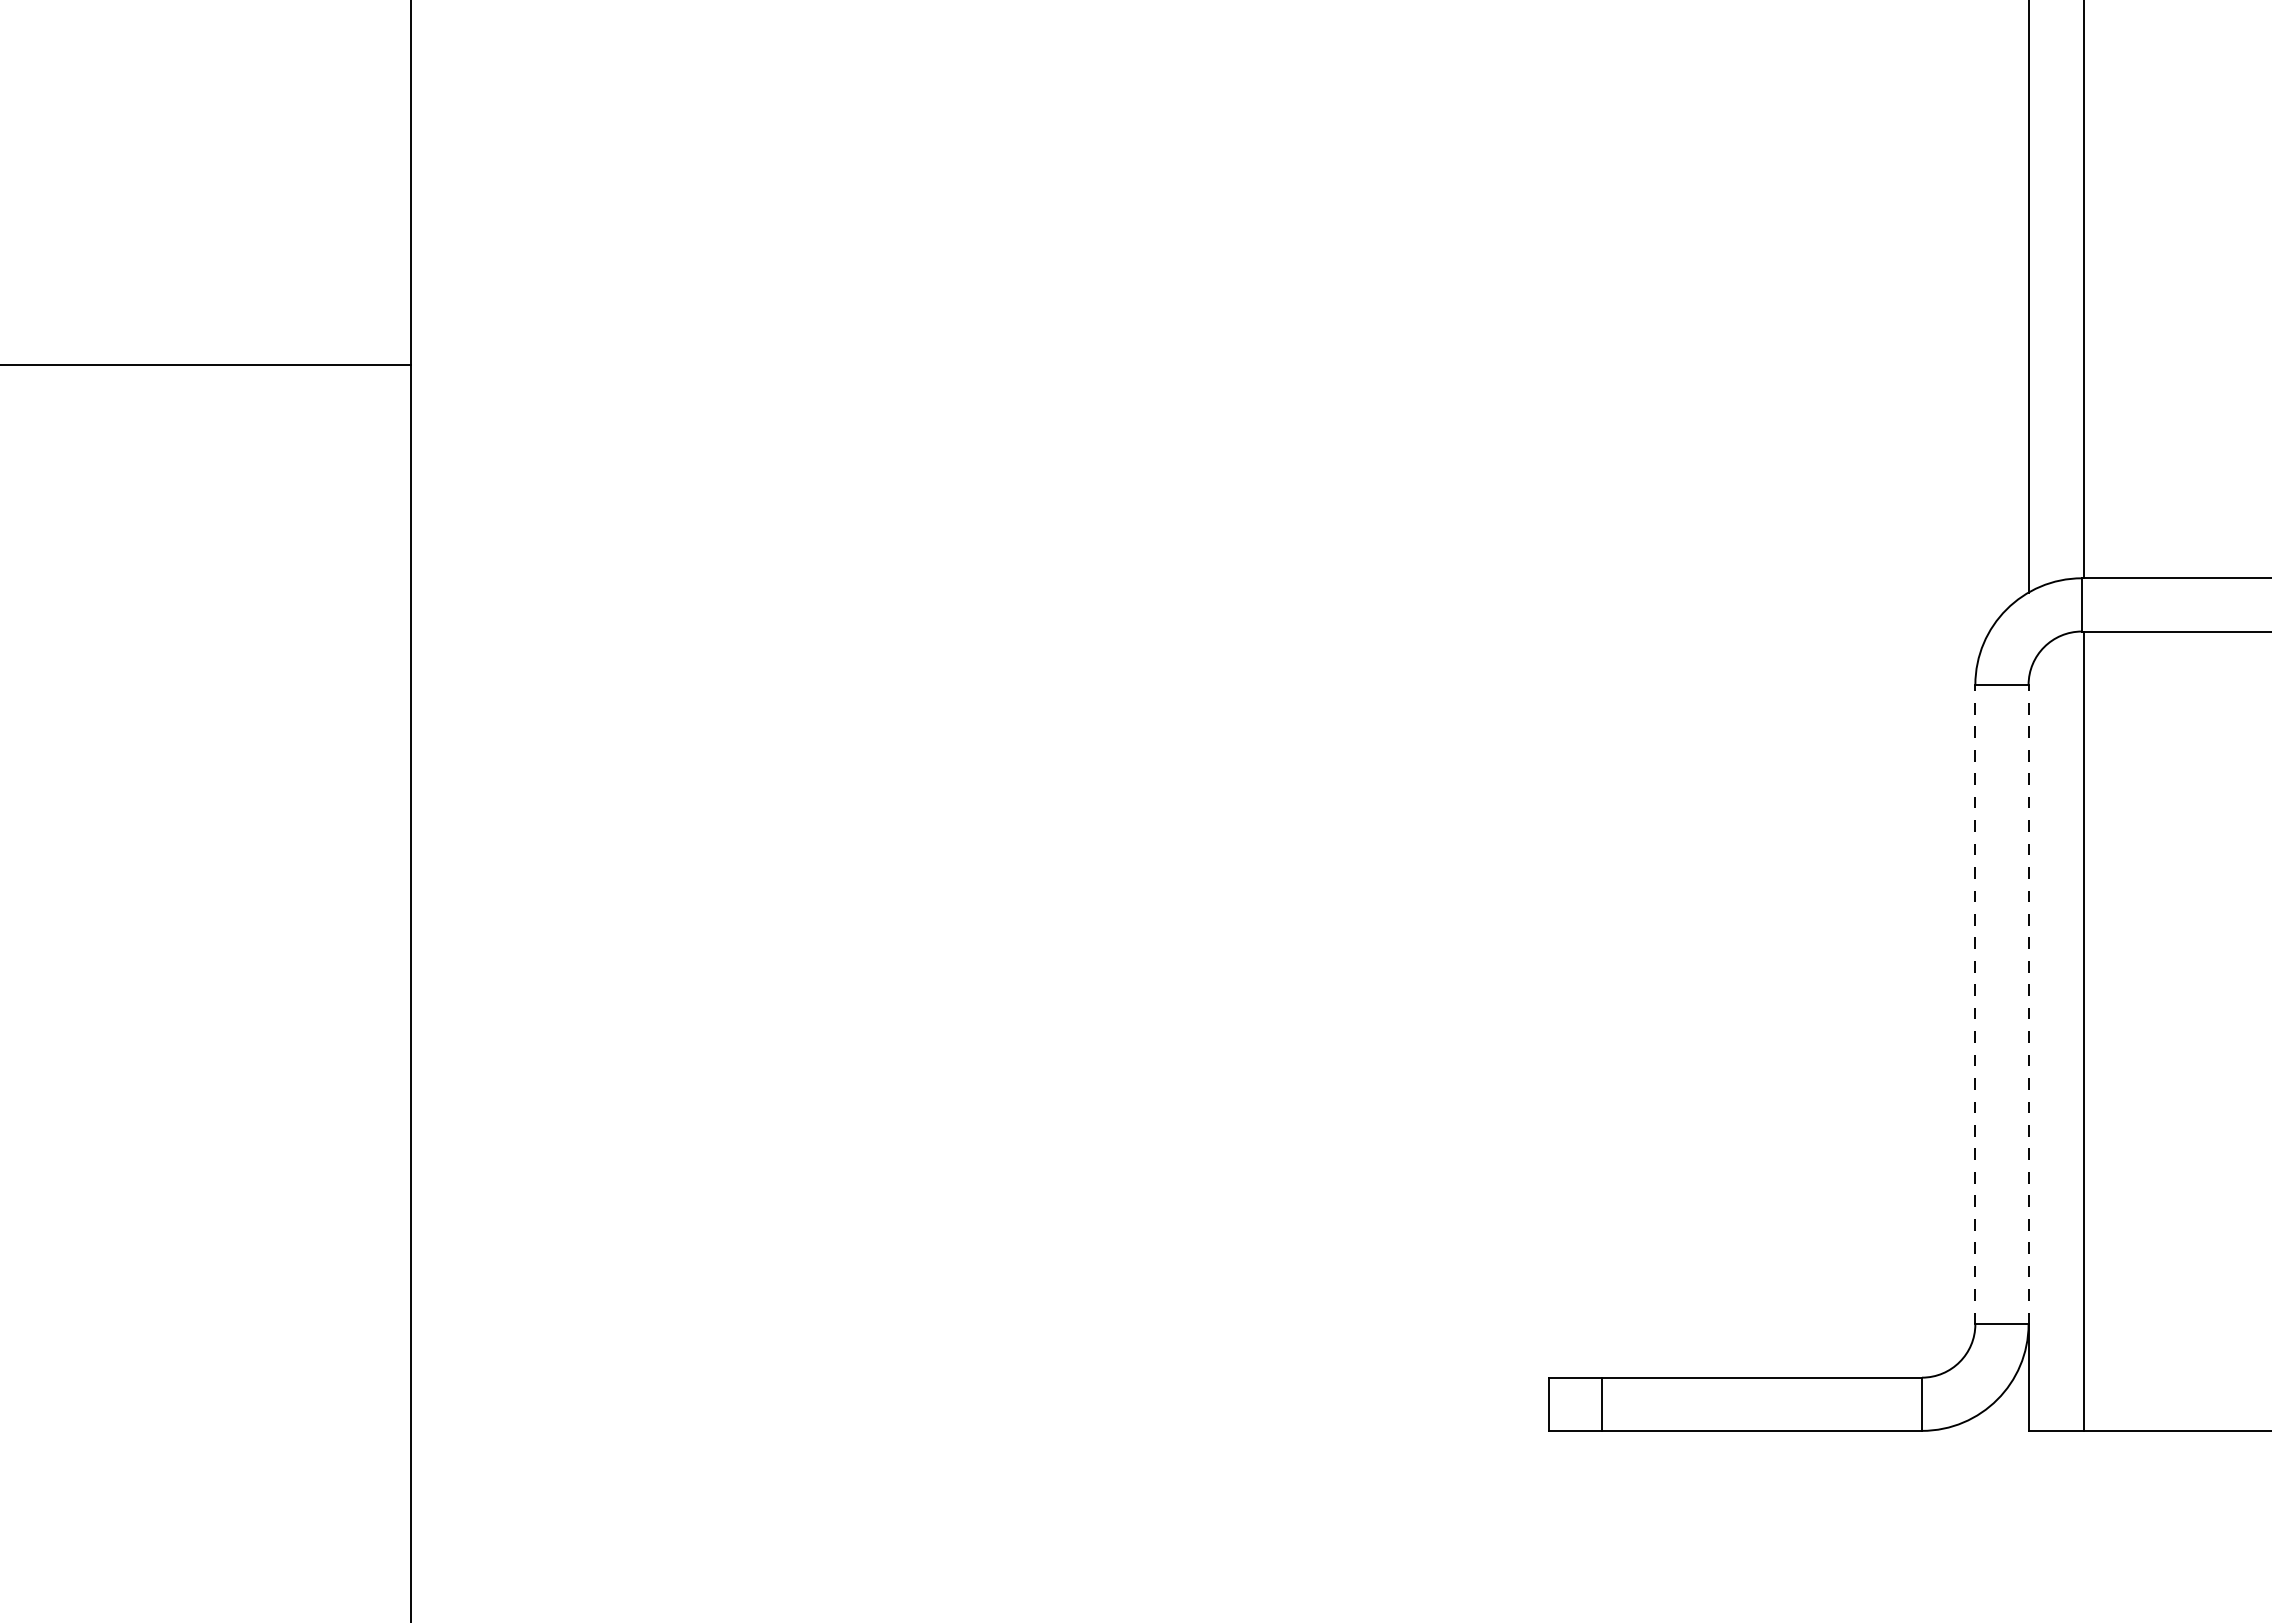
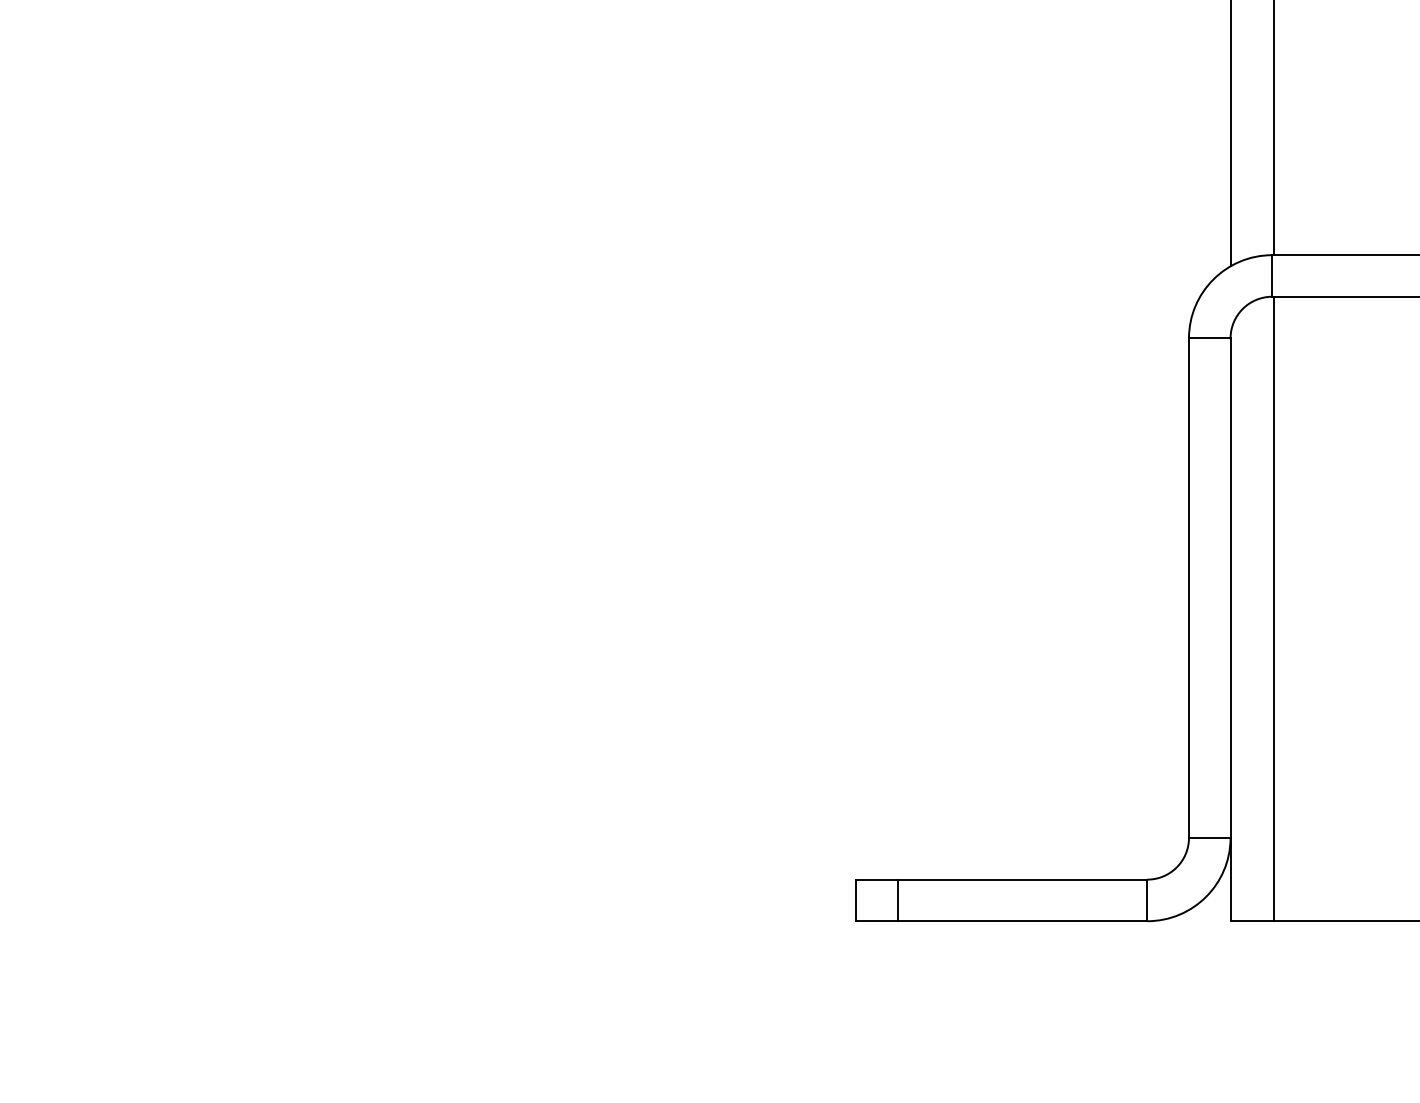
line: (1975, 1004) -> (1189, 588), dashed -> solid
line: (2028, 1004) -> (1230, 588), dashed -> solid

